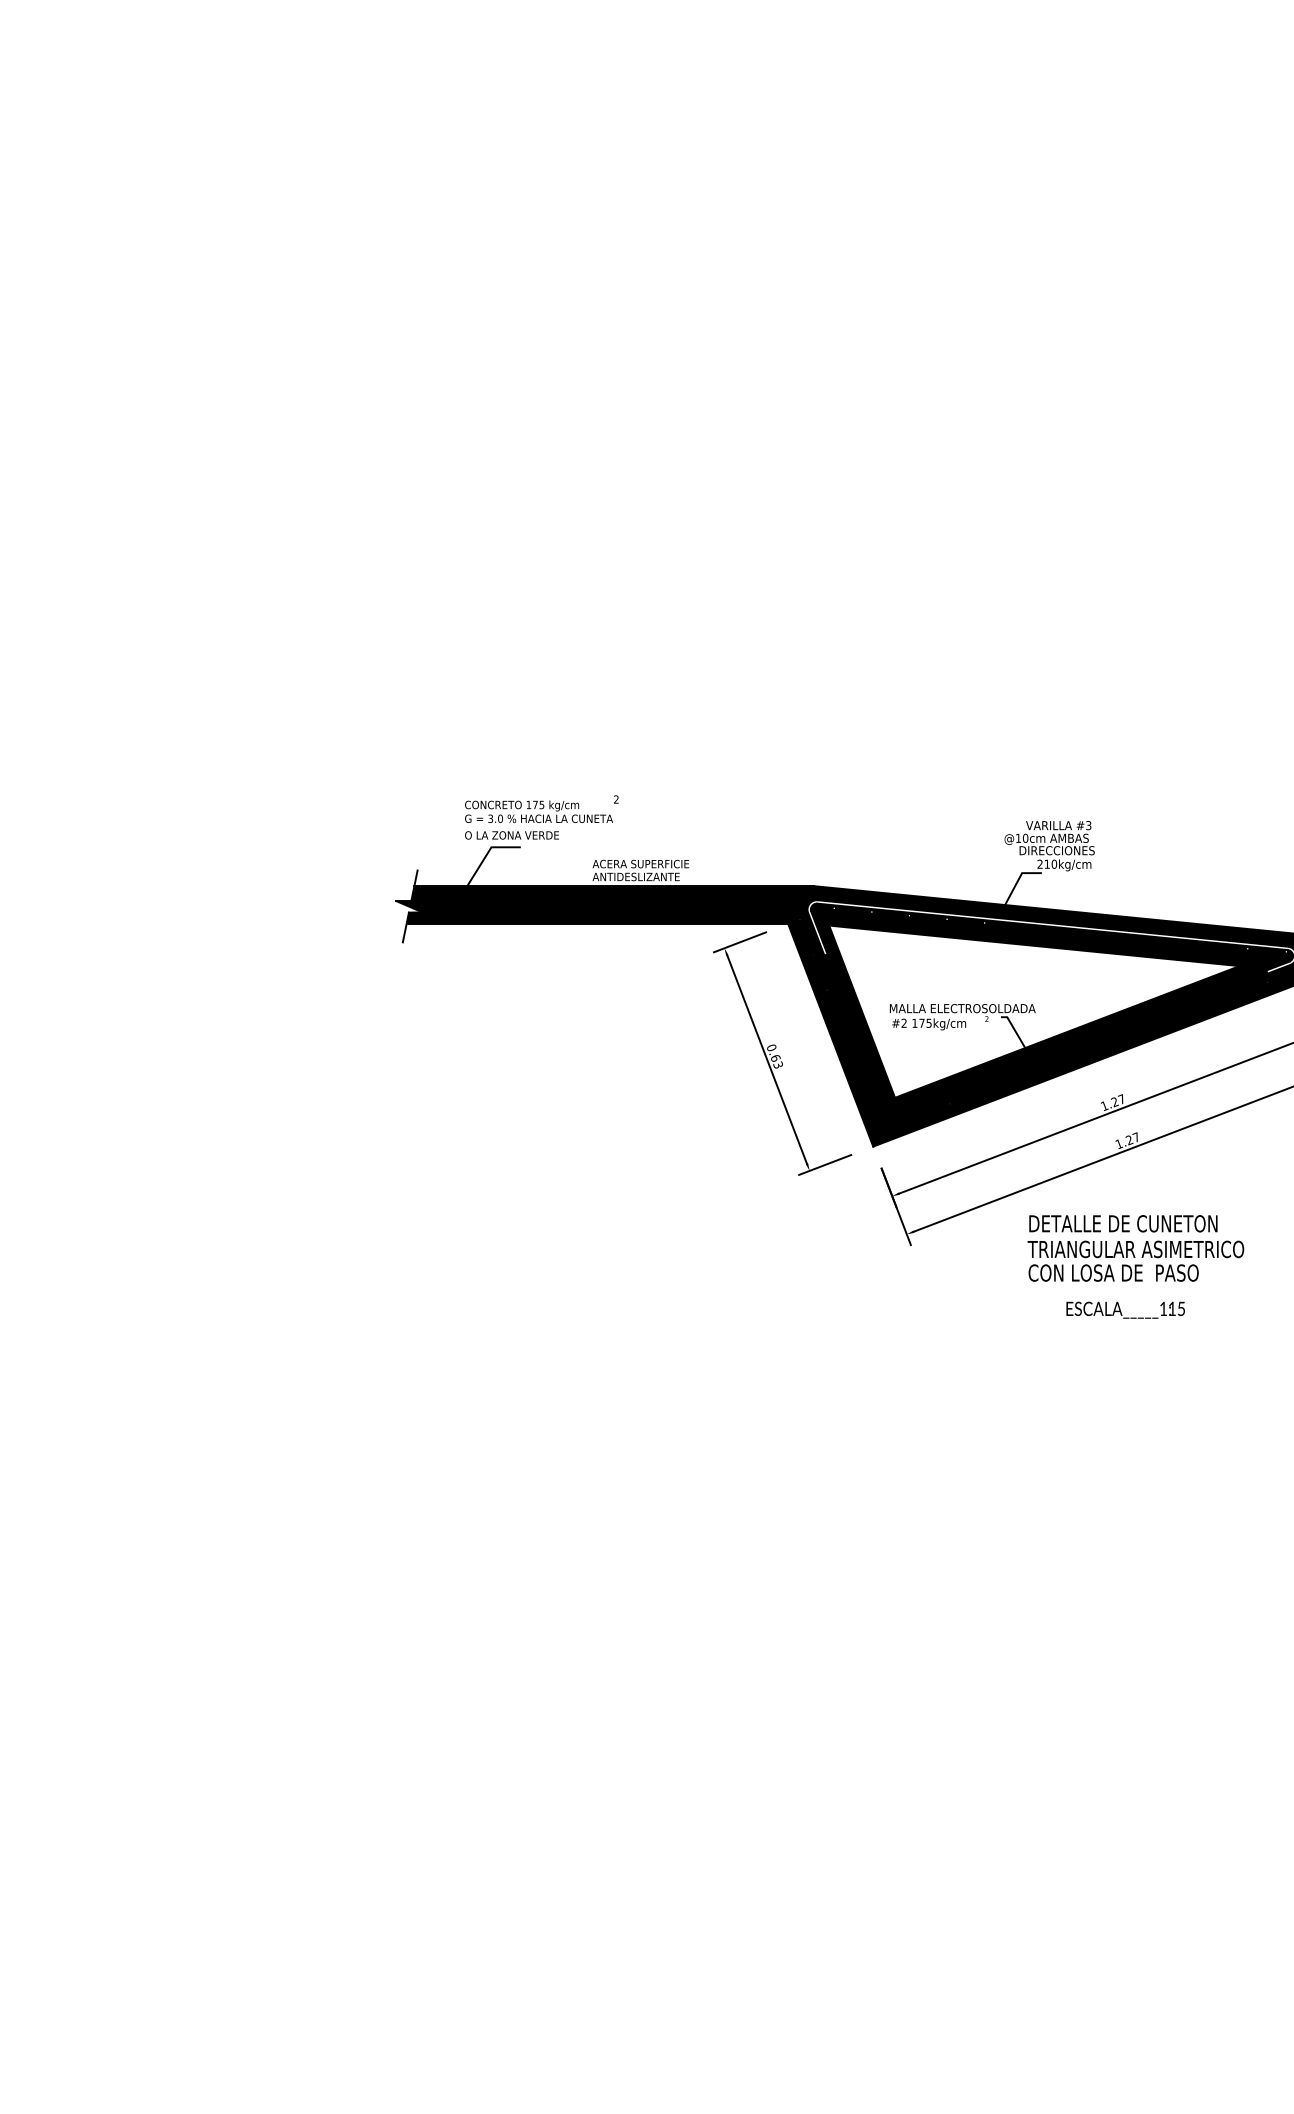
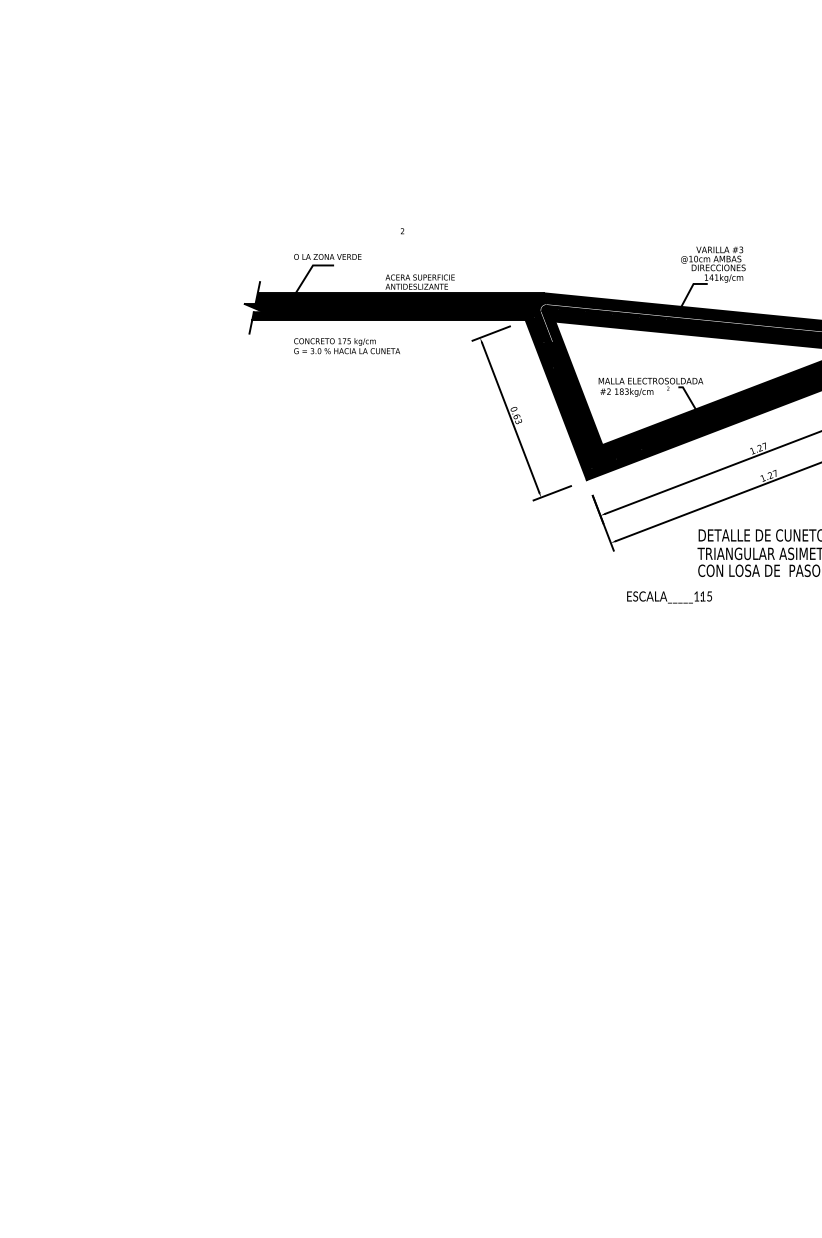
text: (538, 811) -> (346, 345), moved
text: (1047, 863) -> (711, 277), 210kg/cm -> 141kg/cm
text: (925, 1022) -> (624, 391), 175kg/cm -> 183kg/cm
text: (1125, 1309) -> (669, 596), moved

